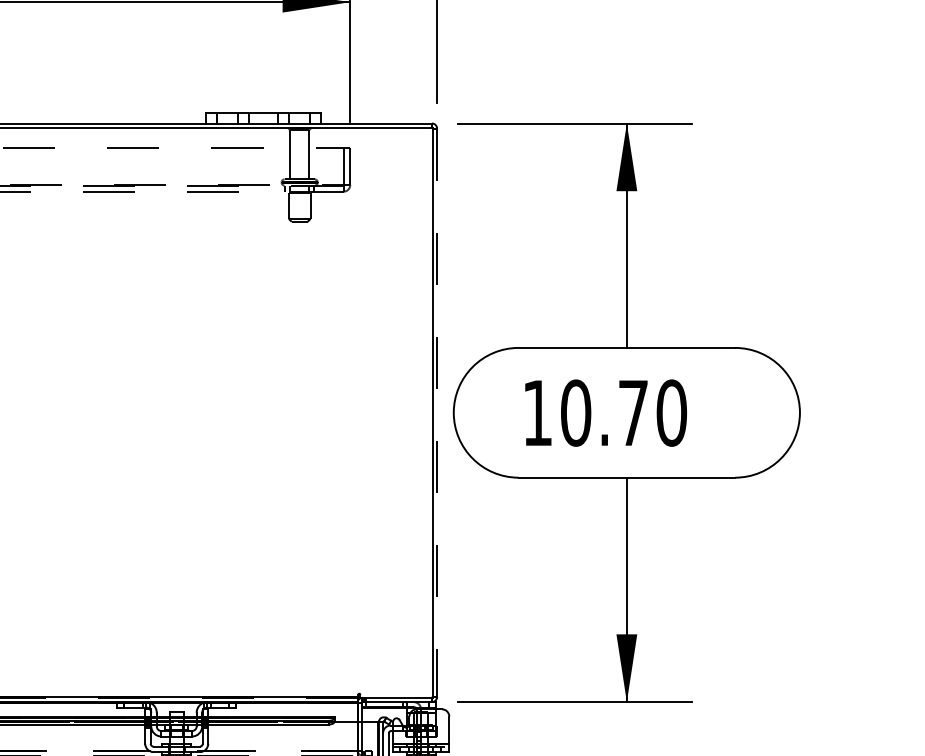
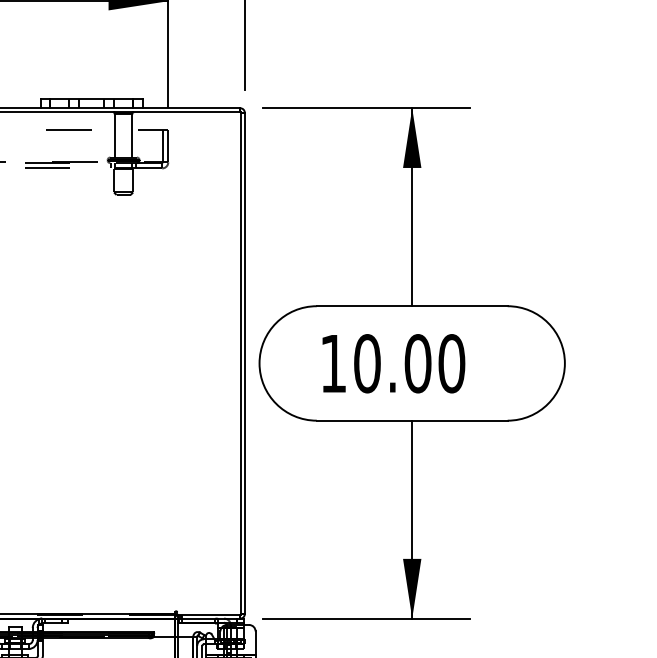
text: (633, 412) -> (418, 363), 10.70 -> 10.00
line: (437, 413) -> (245, 364), dashed -> solid

